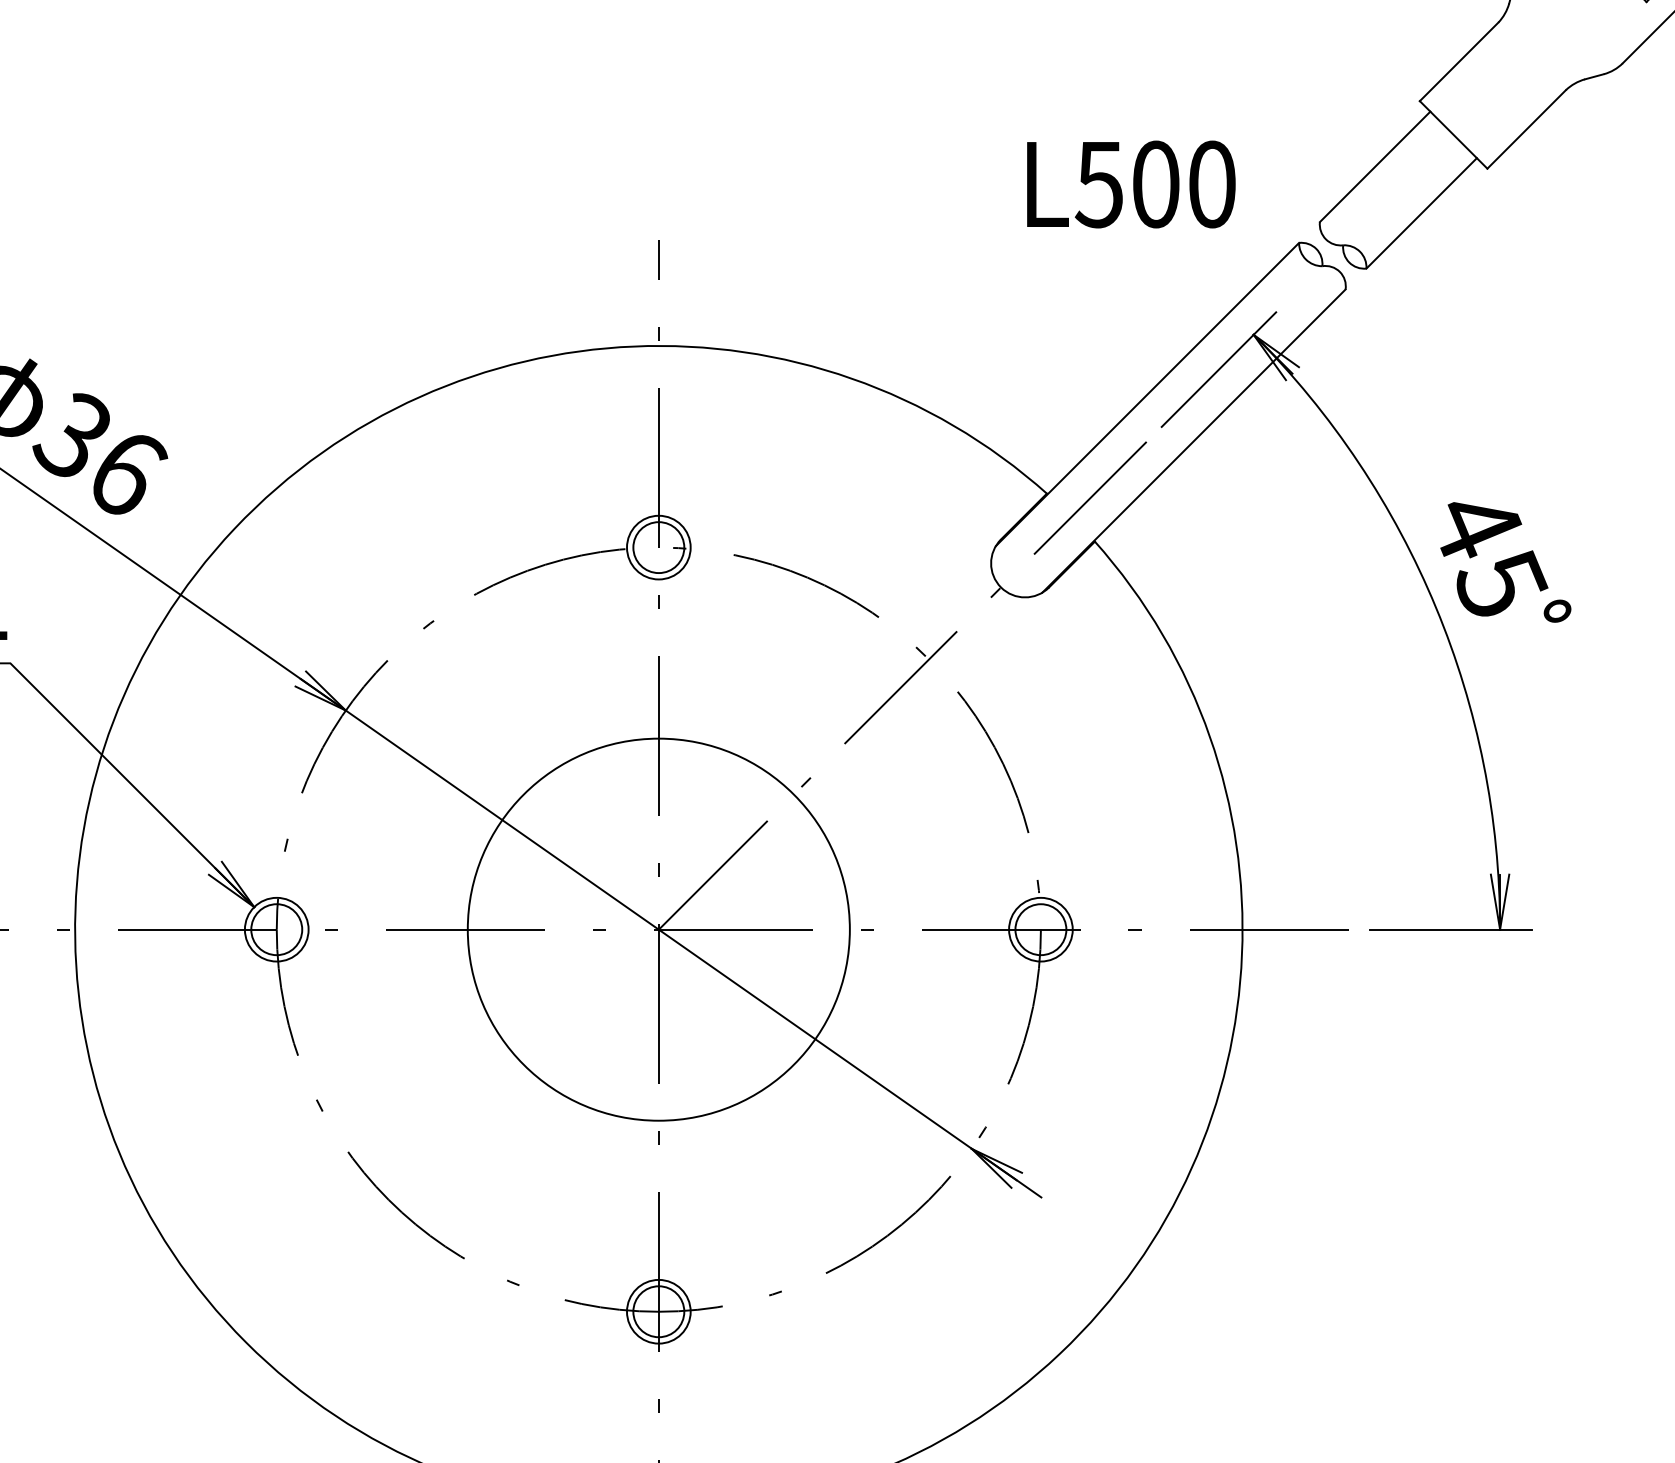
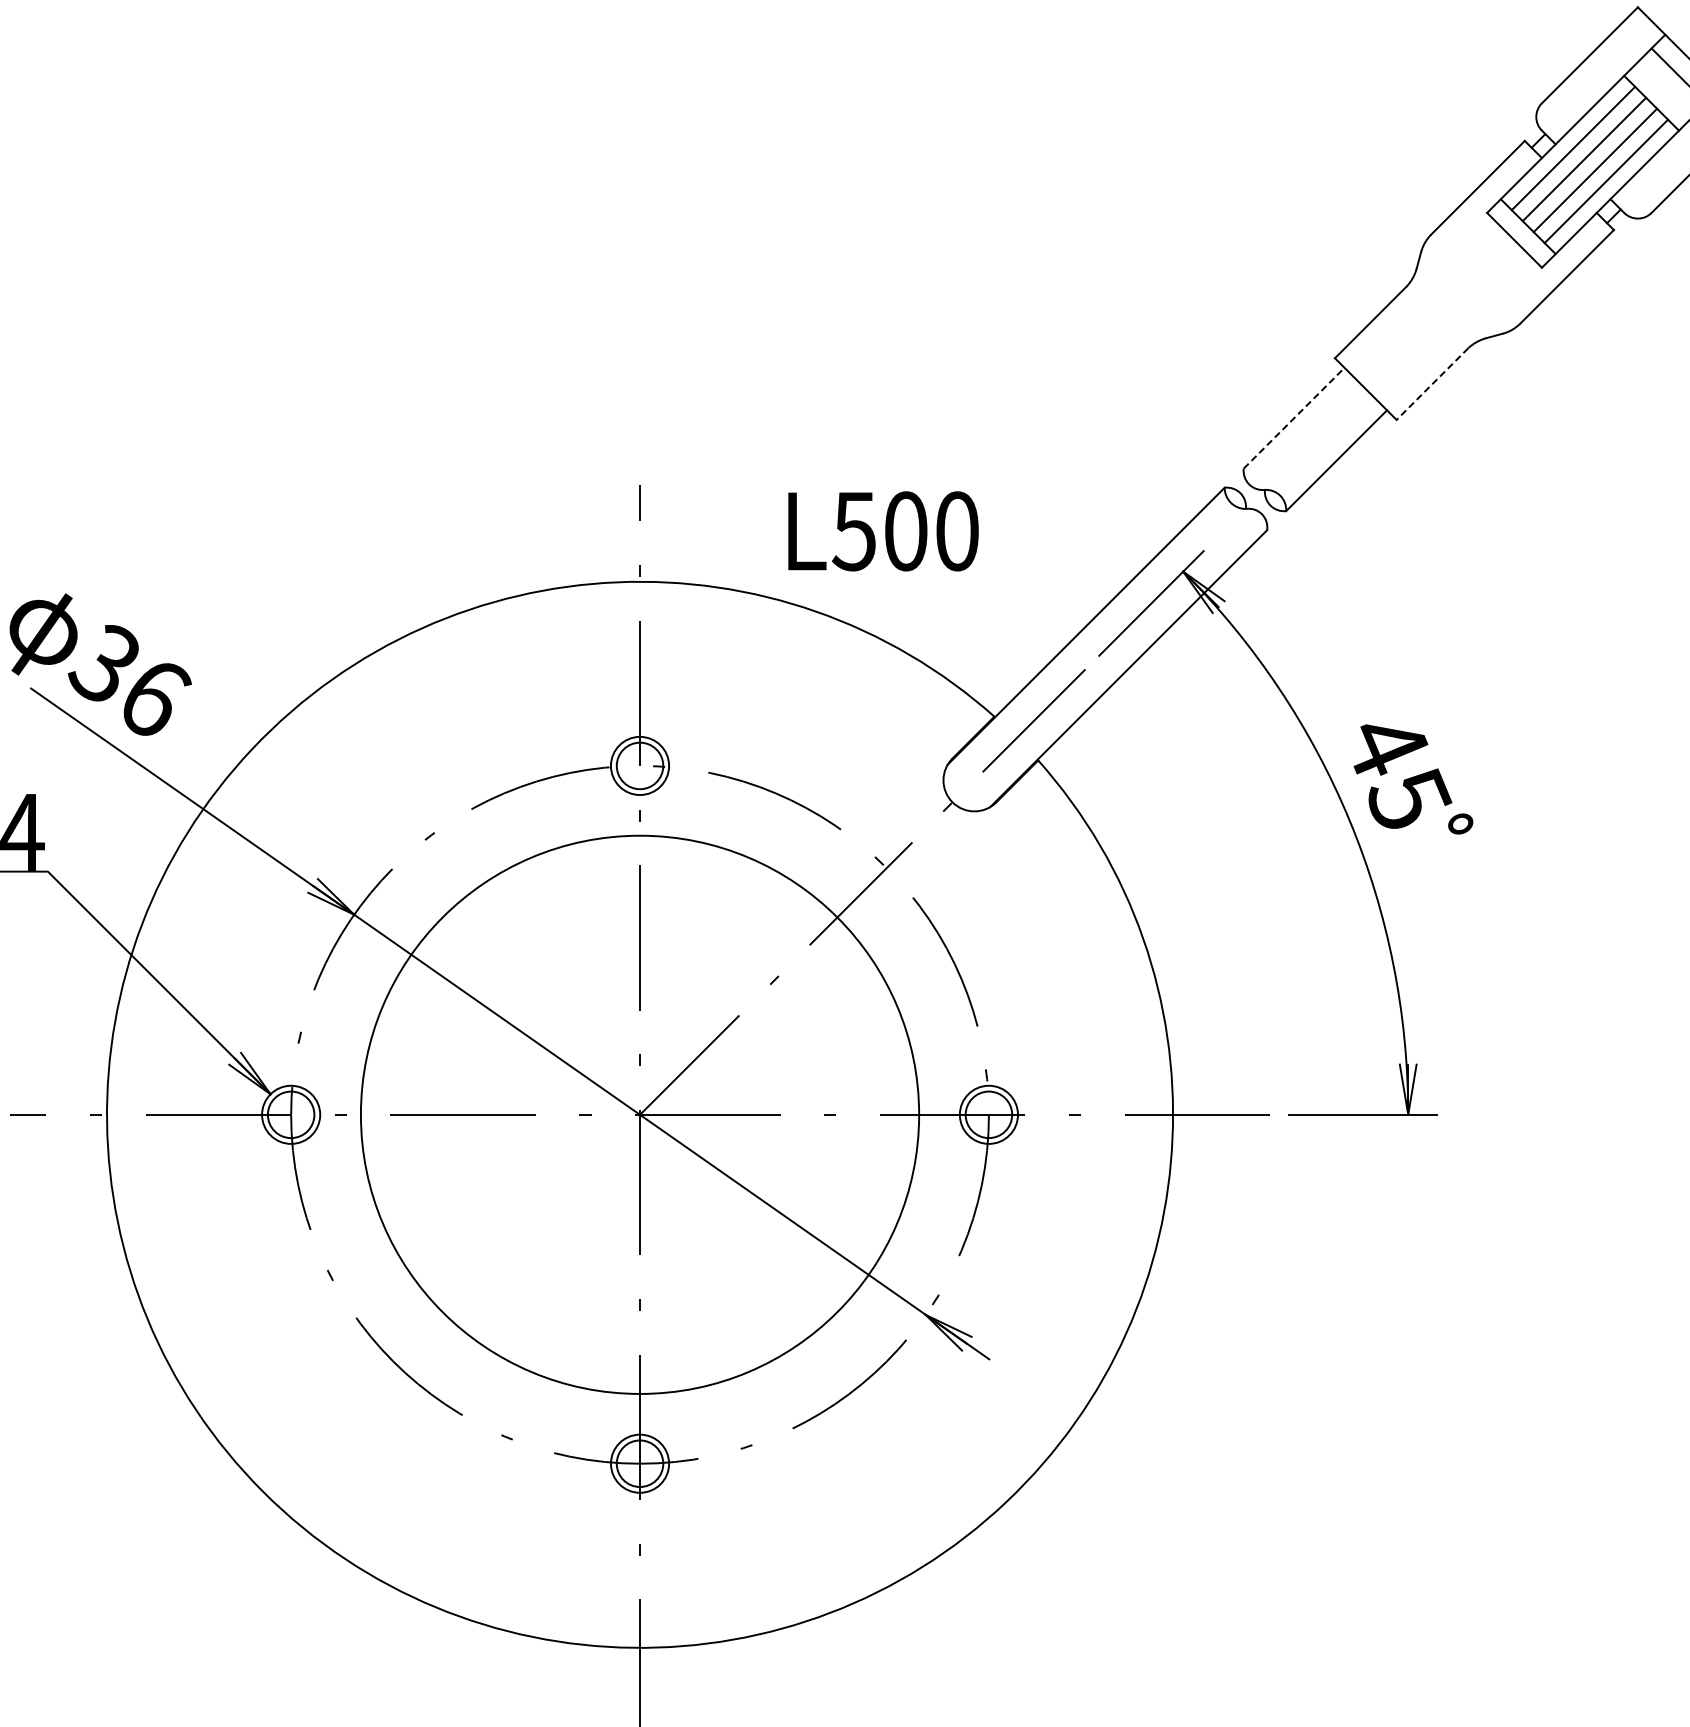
line: (1526, 129) -> (1432, 384), solid -> dashed
line: (1375, 166) -> (1294, 417), solid -> dashed
text: (1131, 184) -> (883, 531), moved
circle: (658, 929) -> (639, 1114), size x1.6

